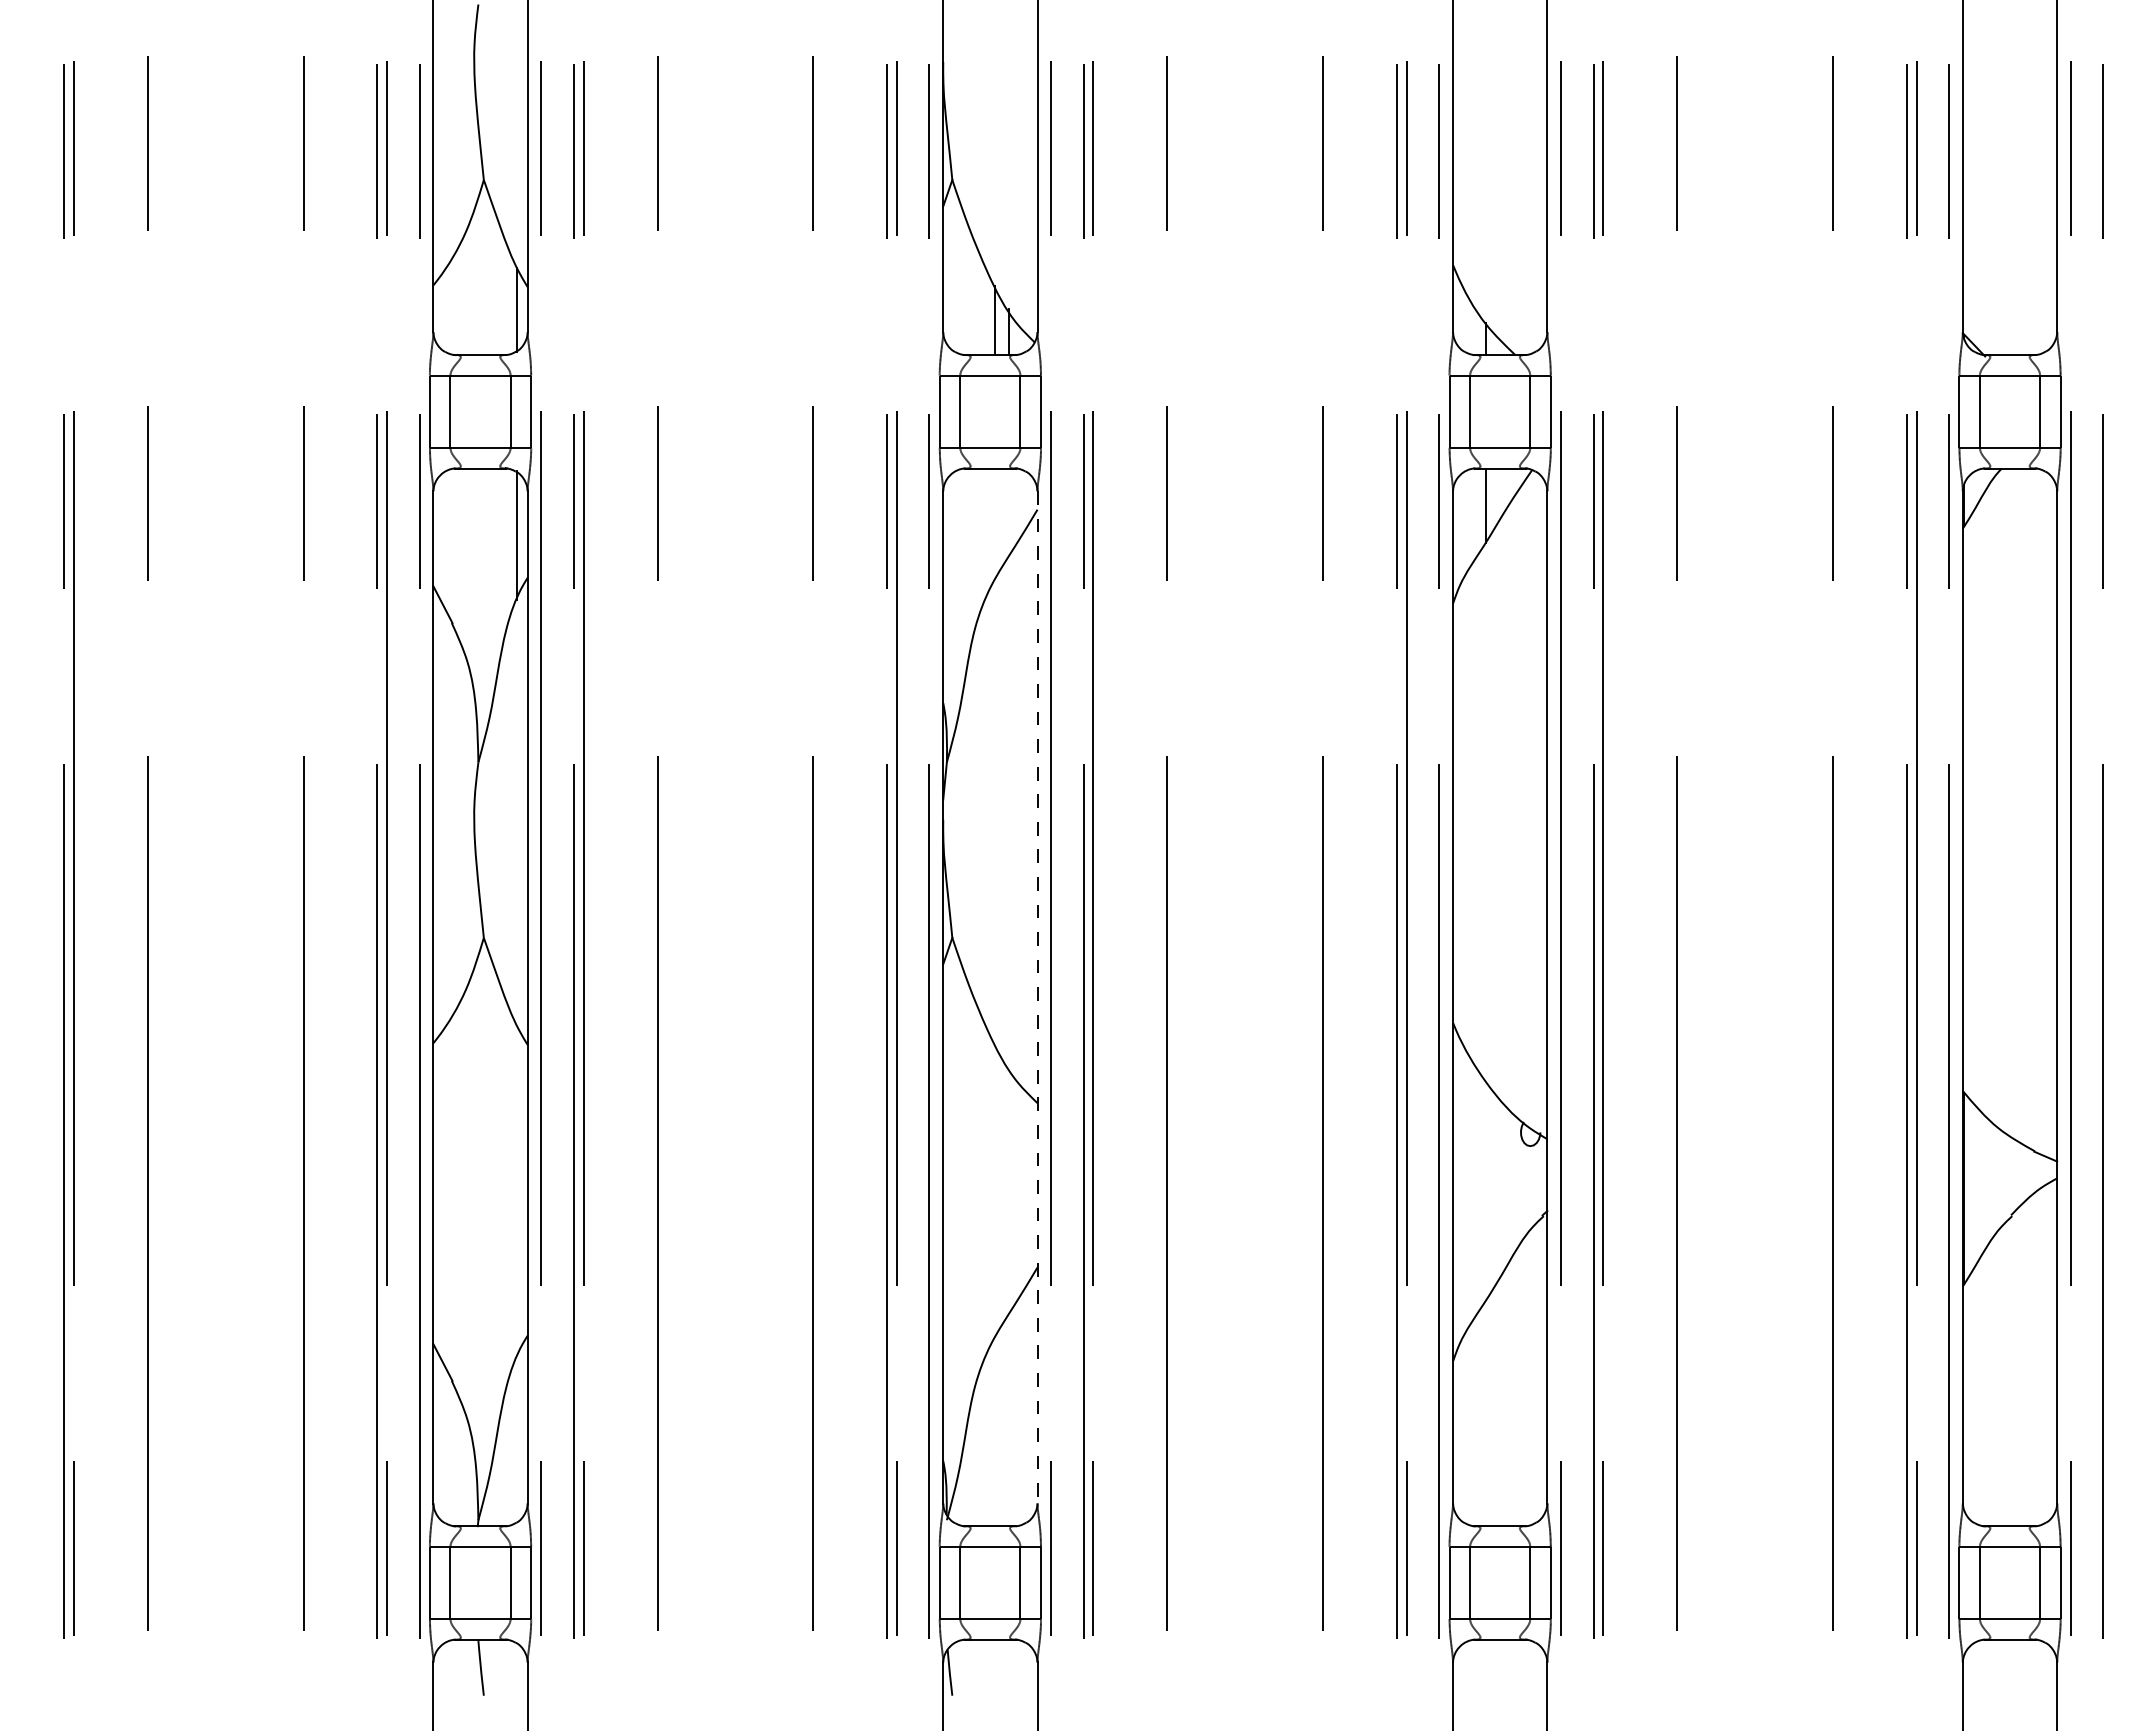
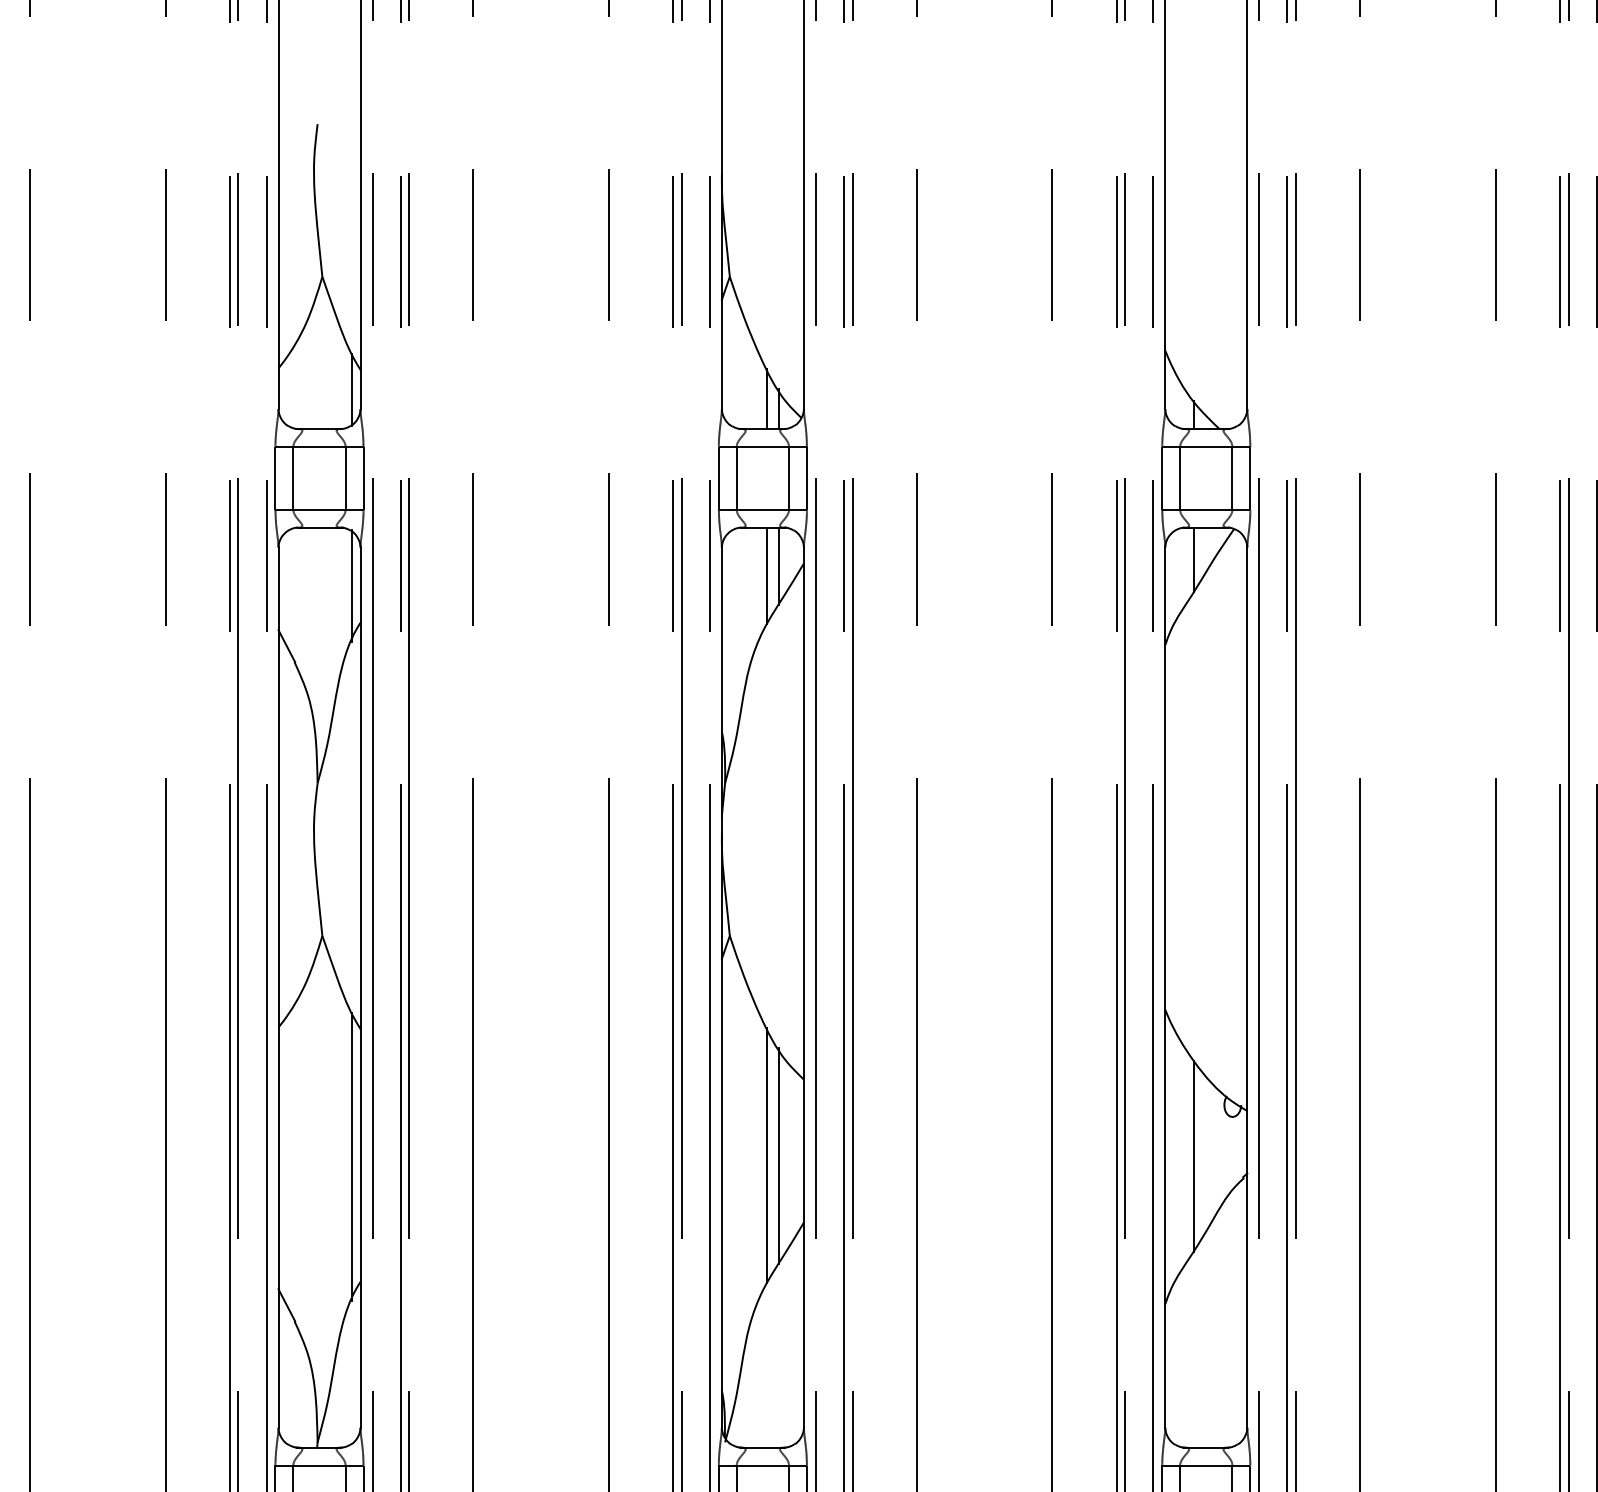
line: (1008, 512) -> (778, 565), added
line: (994, 524) -> (766, 576), added
line: (1037, 997) -> (803, 987), dashed -> solid
line: (994, 1190) -> (766, 1155), added
line: (1008, 1190) -> (778, 1155), added
line: (1485, 1190) -> (1193, 1155), added
line: (517, 1191) -> (351, 1156), added

